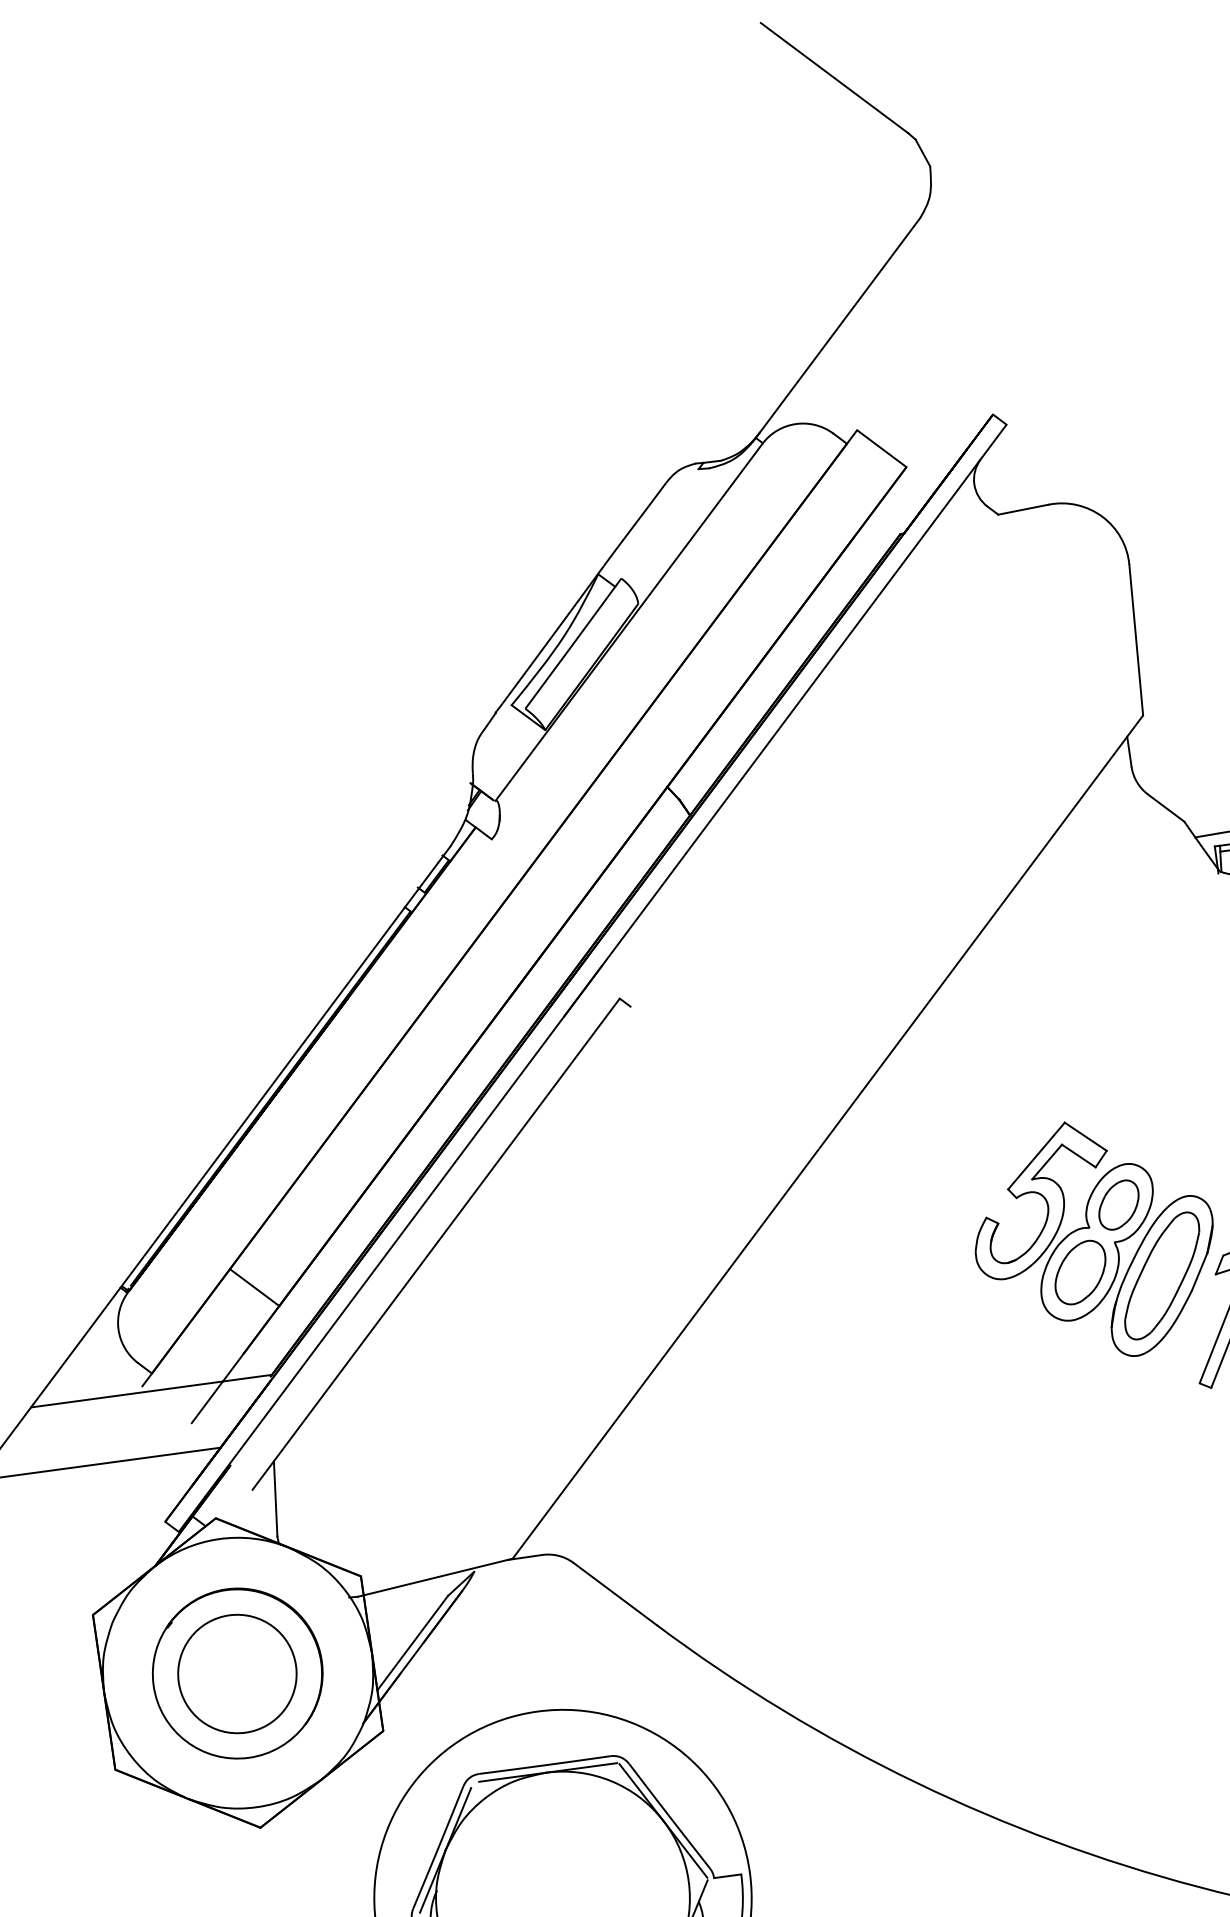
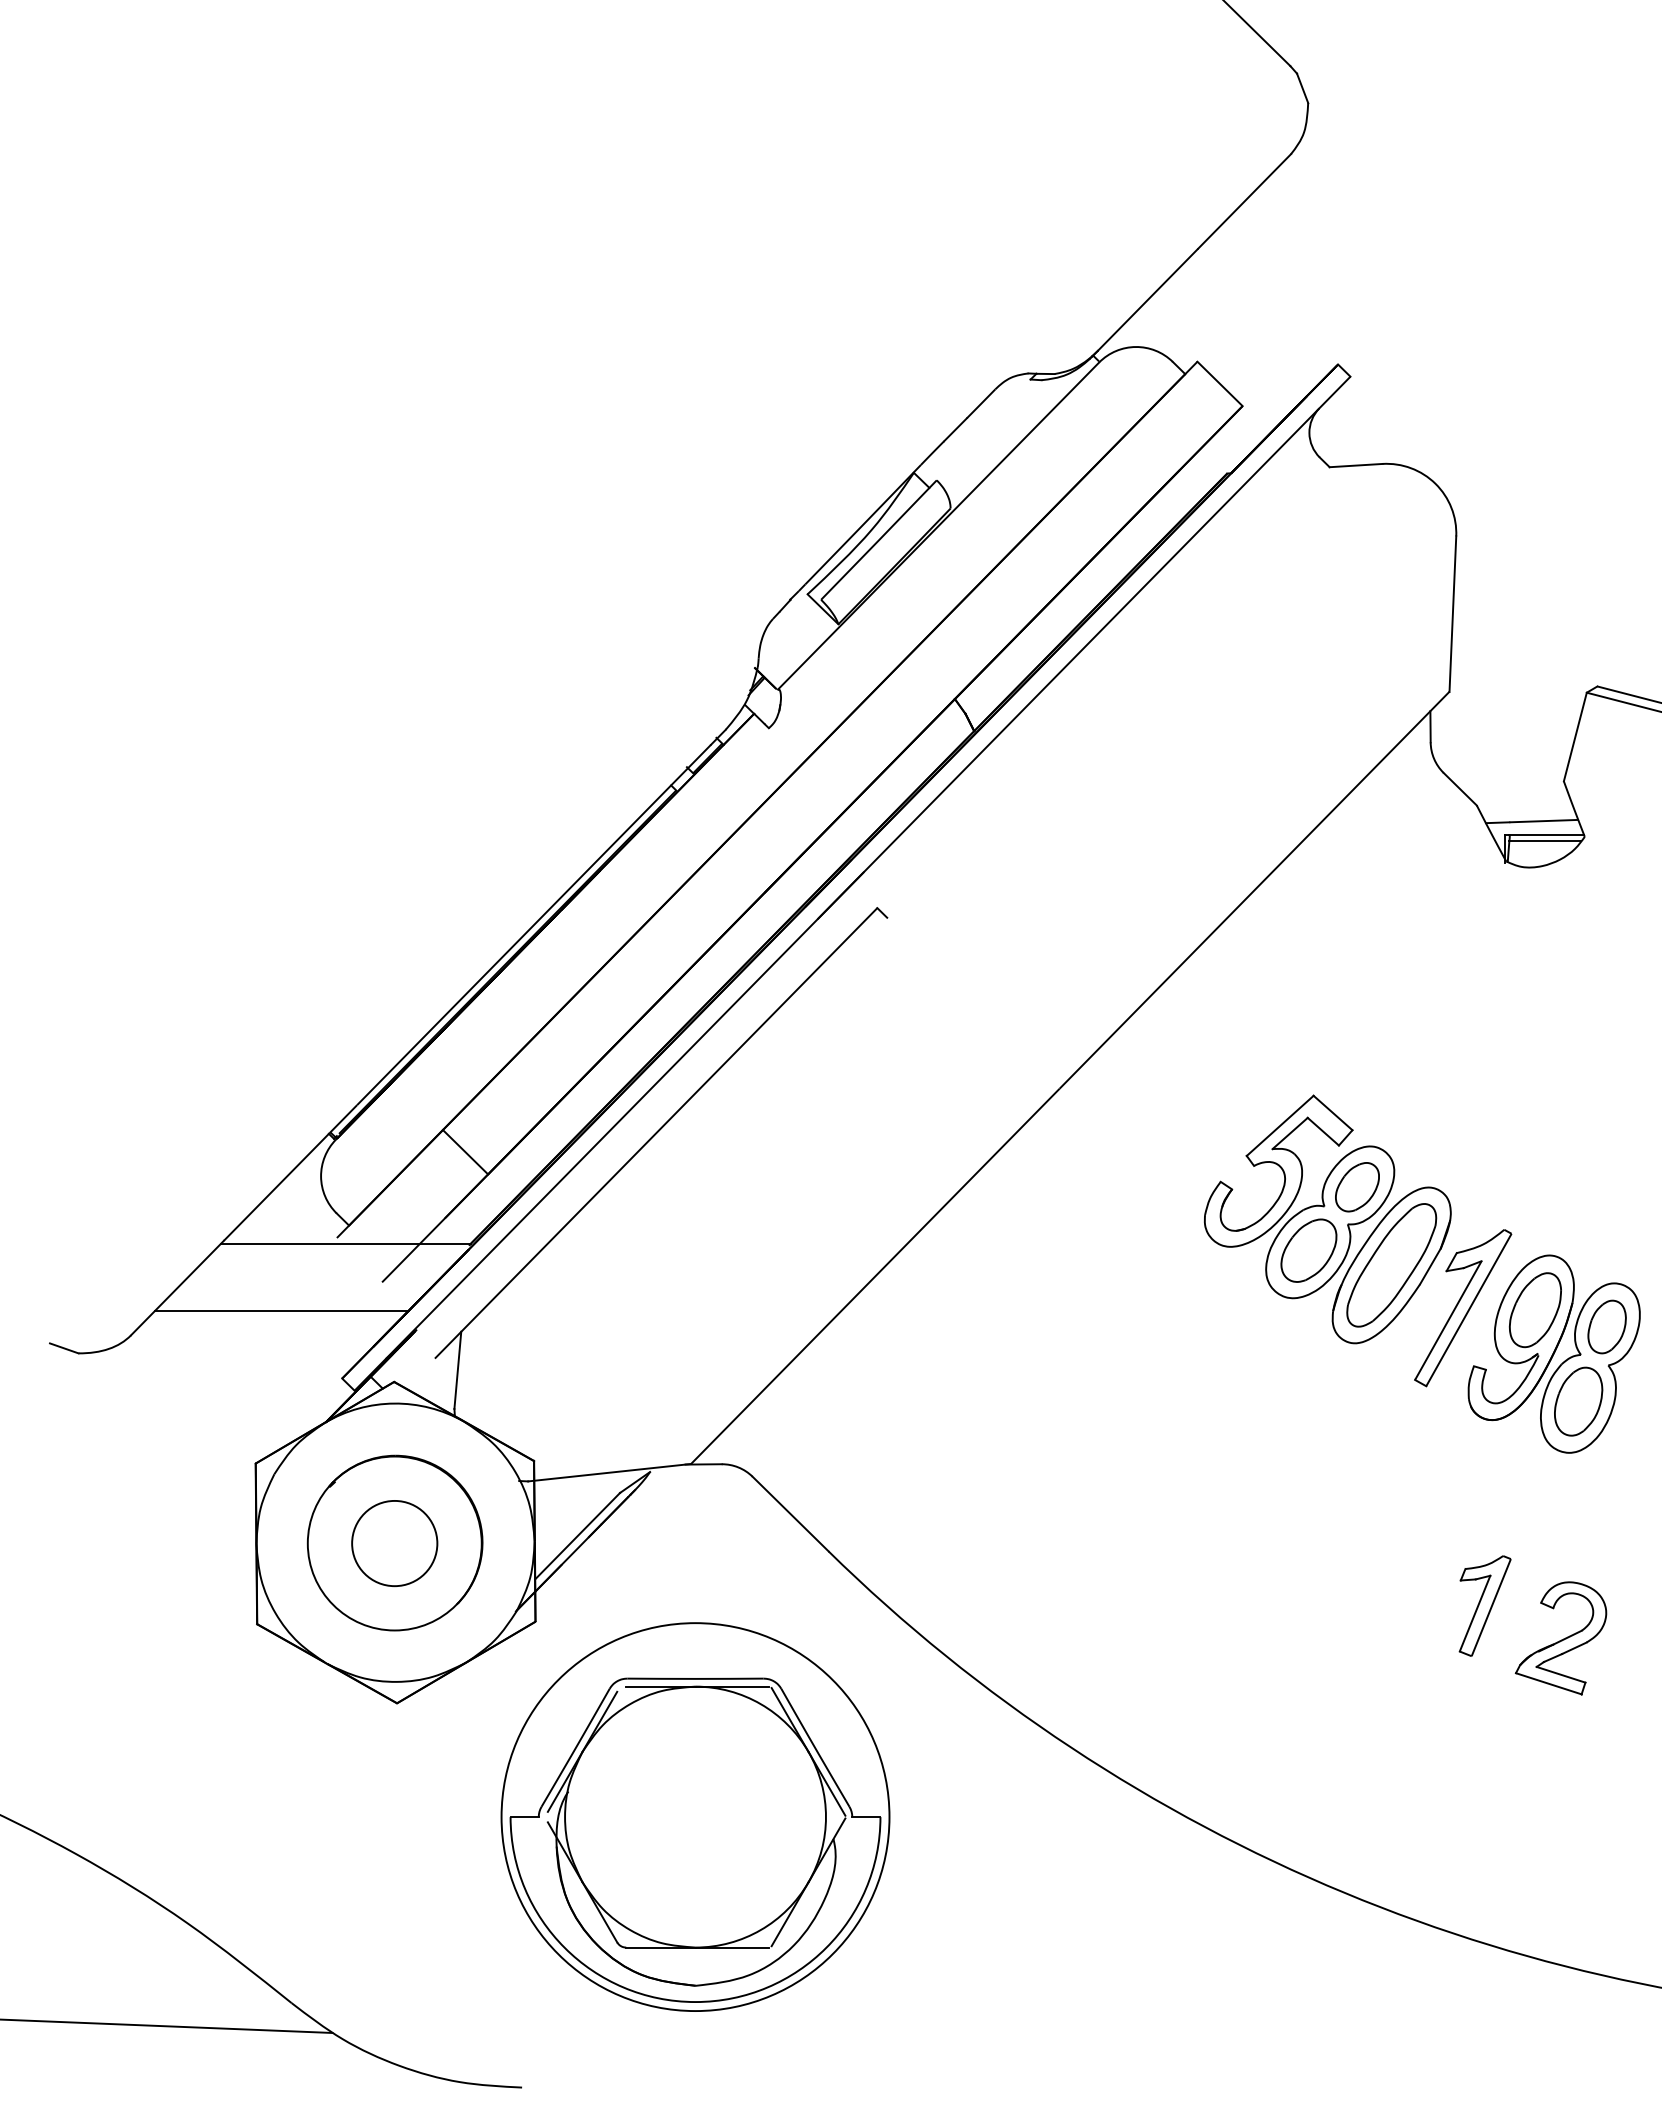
circle: (237, 1674) -> (394, 1543), size x0.7

